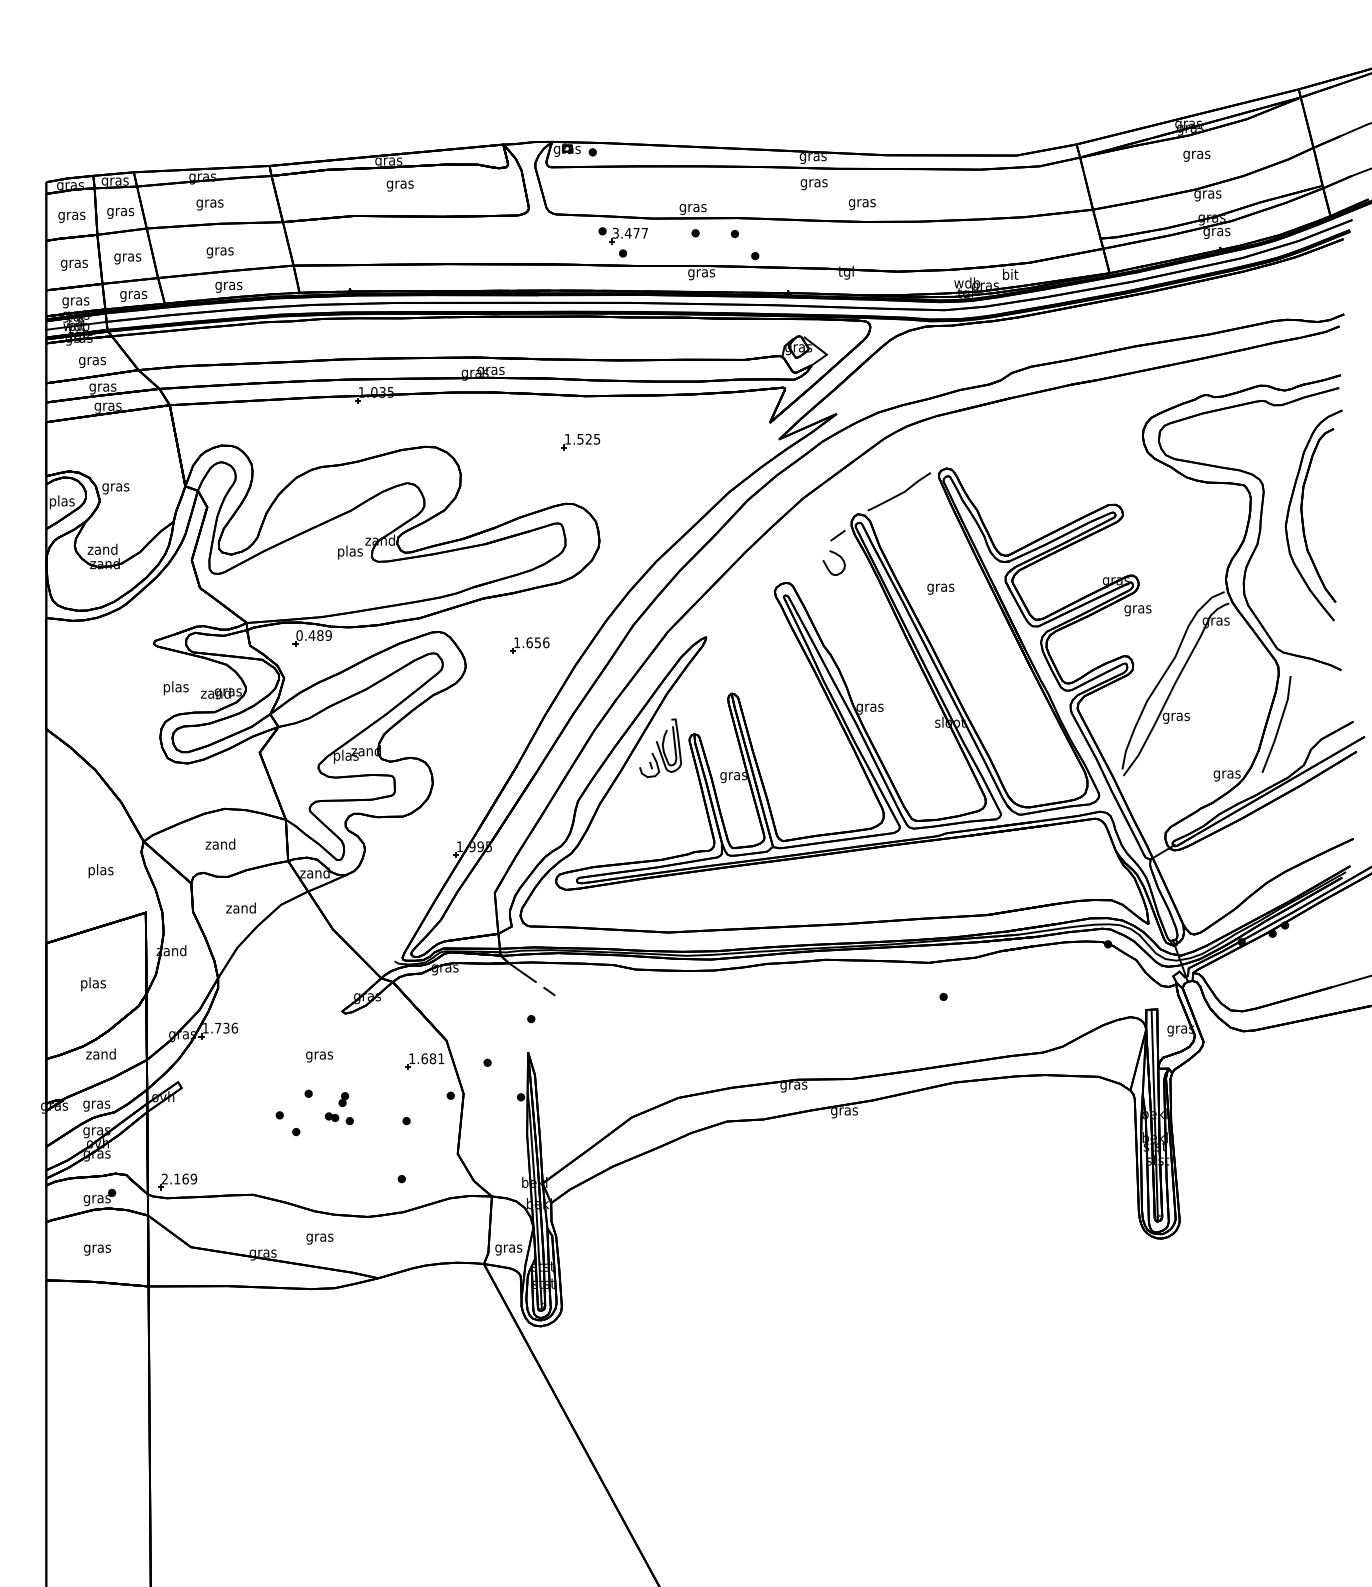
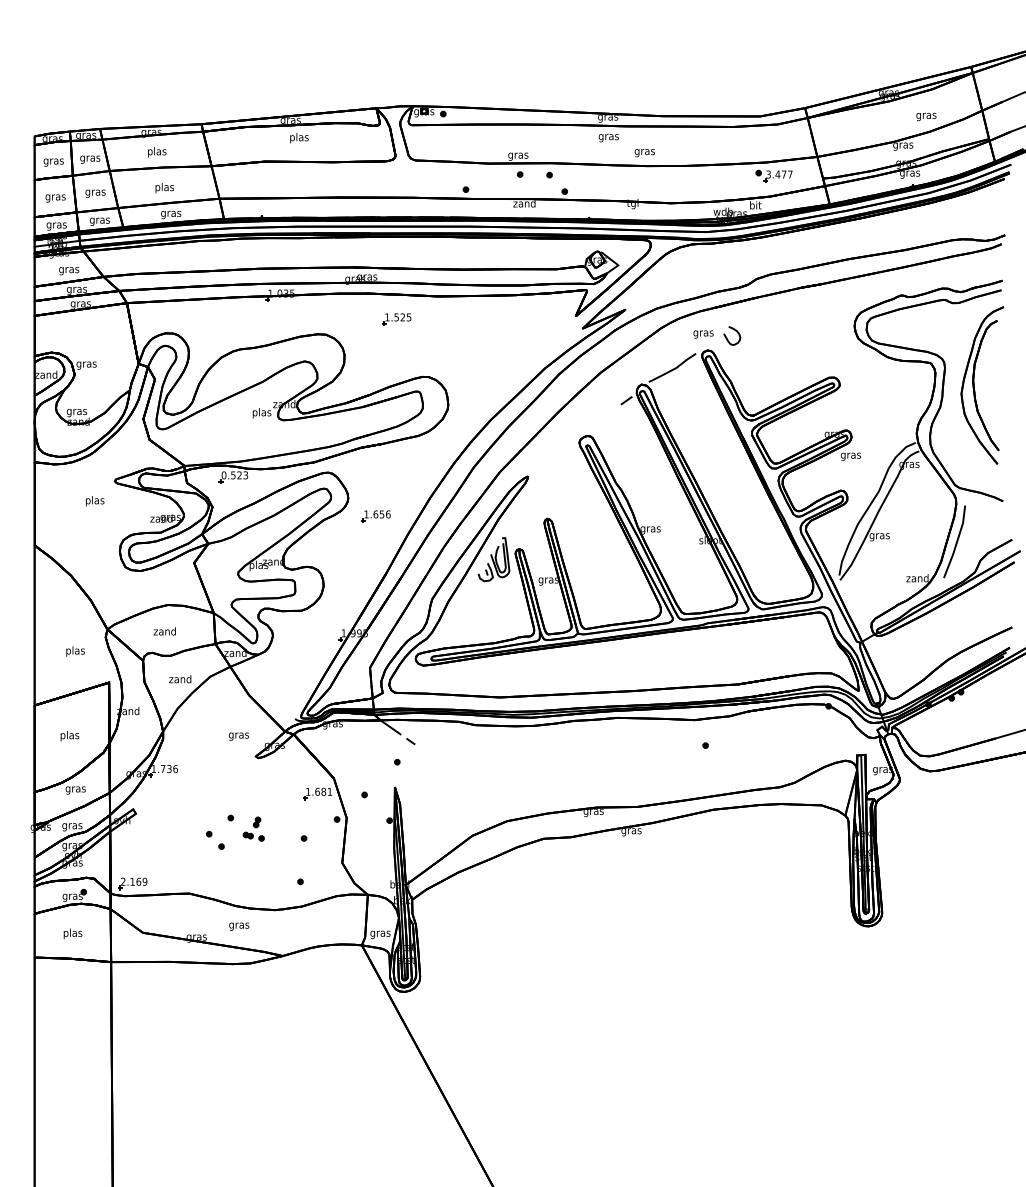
text: (1196, 155) -> (926, 116), moved
text: (399, 184) -> (298, 138), gras -> plas
text: (209, 203) -> (156, 152), gras -> plas
part: (622, 235) -> (773, 176), moved
text: (219, 251) -> (164, 188), gras -> plas
text: (701, 273) -> (524, 204), gras -> zand
part: (580, 441) -> (396, 319), moved
text: (61, 502) -> (45, 375), plas -> zand
text: (102, 550) -> (76, 411), zand -> gras
curve: (827, 565) -> (727, 337), moved
text: (940, 588) -> (703, 334), moved
text: (319, 635) -> (238, 475), 0.489 -> 0.523
part: (529, 645) -> (375, 516), moved
text: (175, 688) -> (94, 501), moved
text: (1226, 774) -> (917, 579), gras -> zand
text: (100, 1055) -> (75, 789), zand -> gras
text: (319, 1056) -> (238, 736), moved
text: (97, 1248) -> (72, 933), gras -> plas

